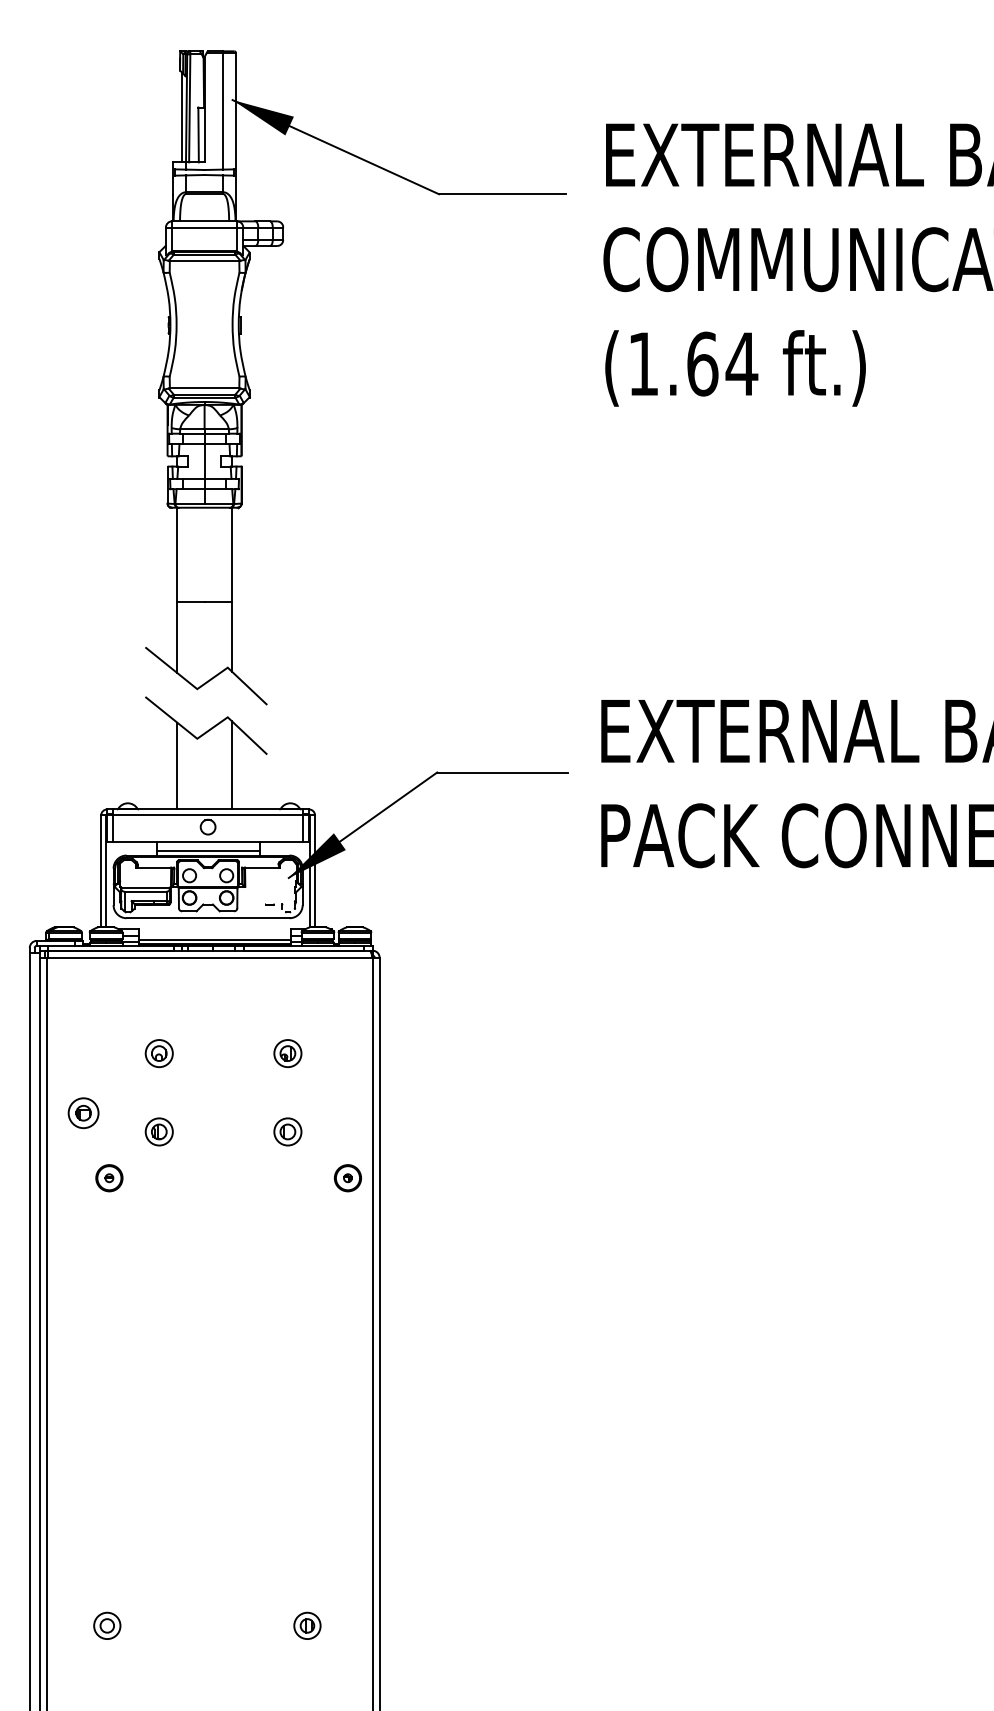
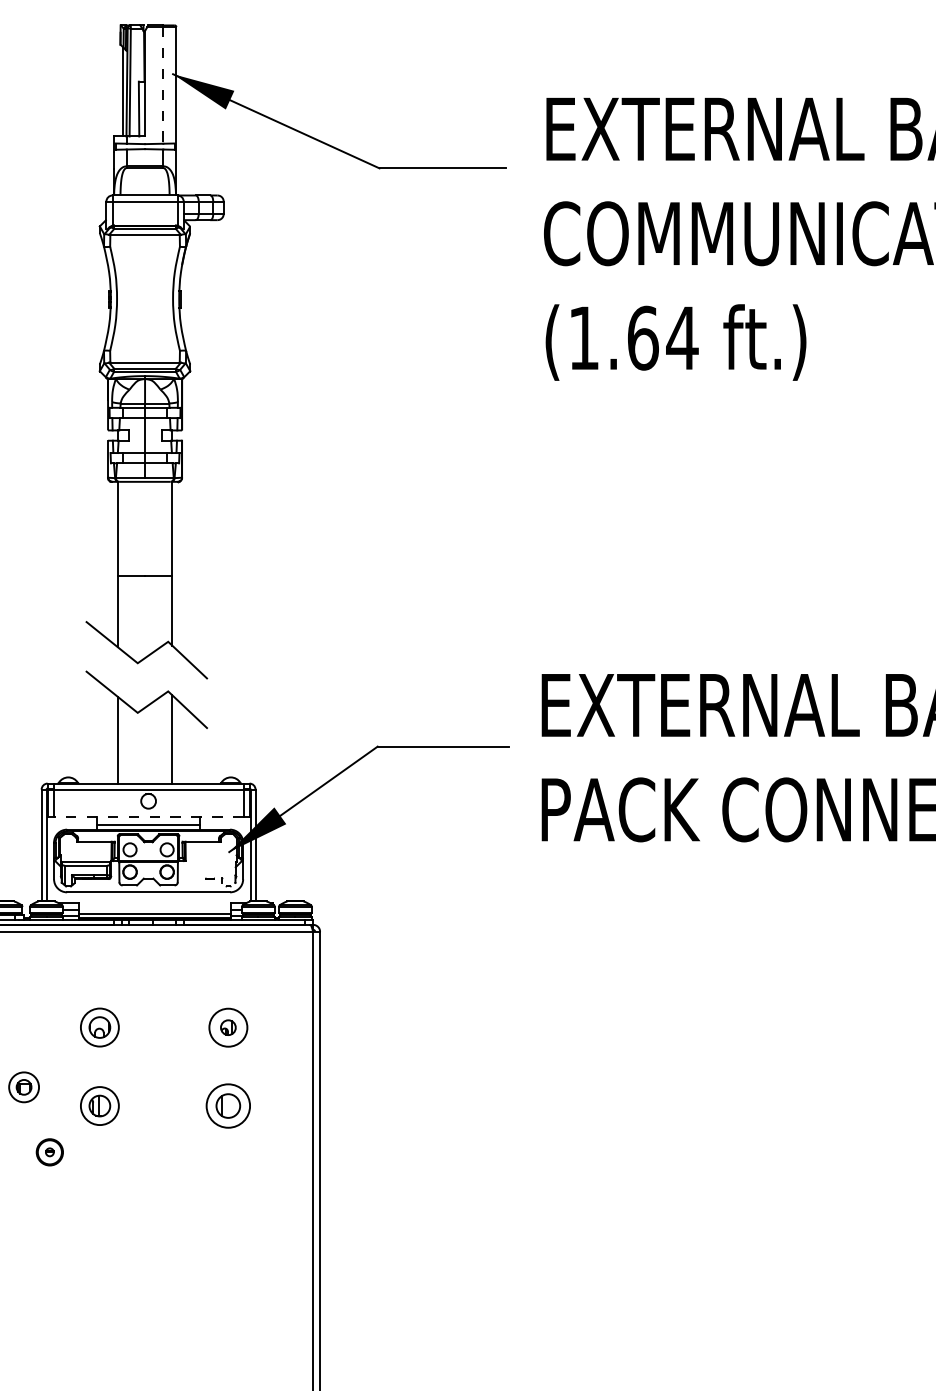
line: (222, 111) -> (162, 85), solid -> dashed
line: (207, 842) -> (147, 816), solid -> dashed
part: (158, 1053) -> (98, 1027), size x1.4
circle: (287, 1053) -> (227, 1027), size x1.4
part: (158, 1131) -> (98, 1105), size x1.4
part: (287, 1131) -> (227, 1105), size x1.6
part: (347, 1178) -> (287, 1152), removed

